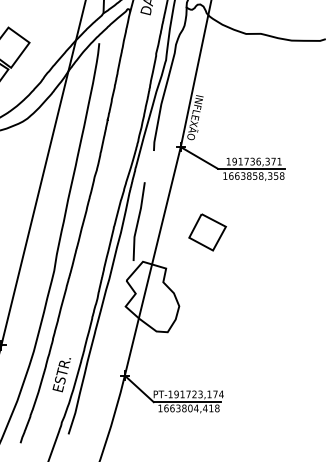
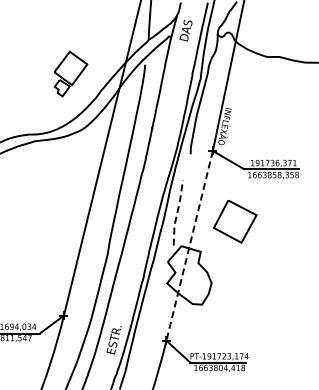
line: (138, 221) -> (177, 212), solid -> dashed
part: (206, 232) -> (234, 221), size x1.4
line: (152, 260) -> (189, 245), solid -> dashed

